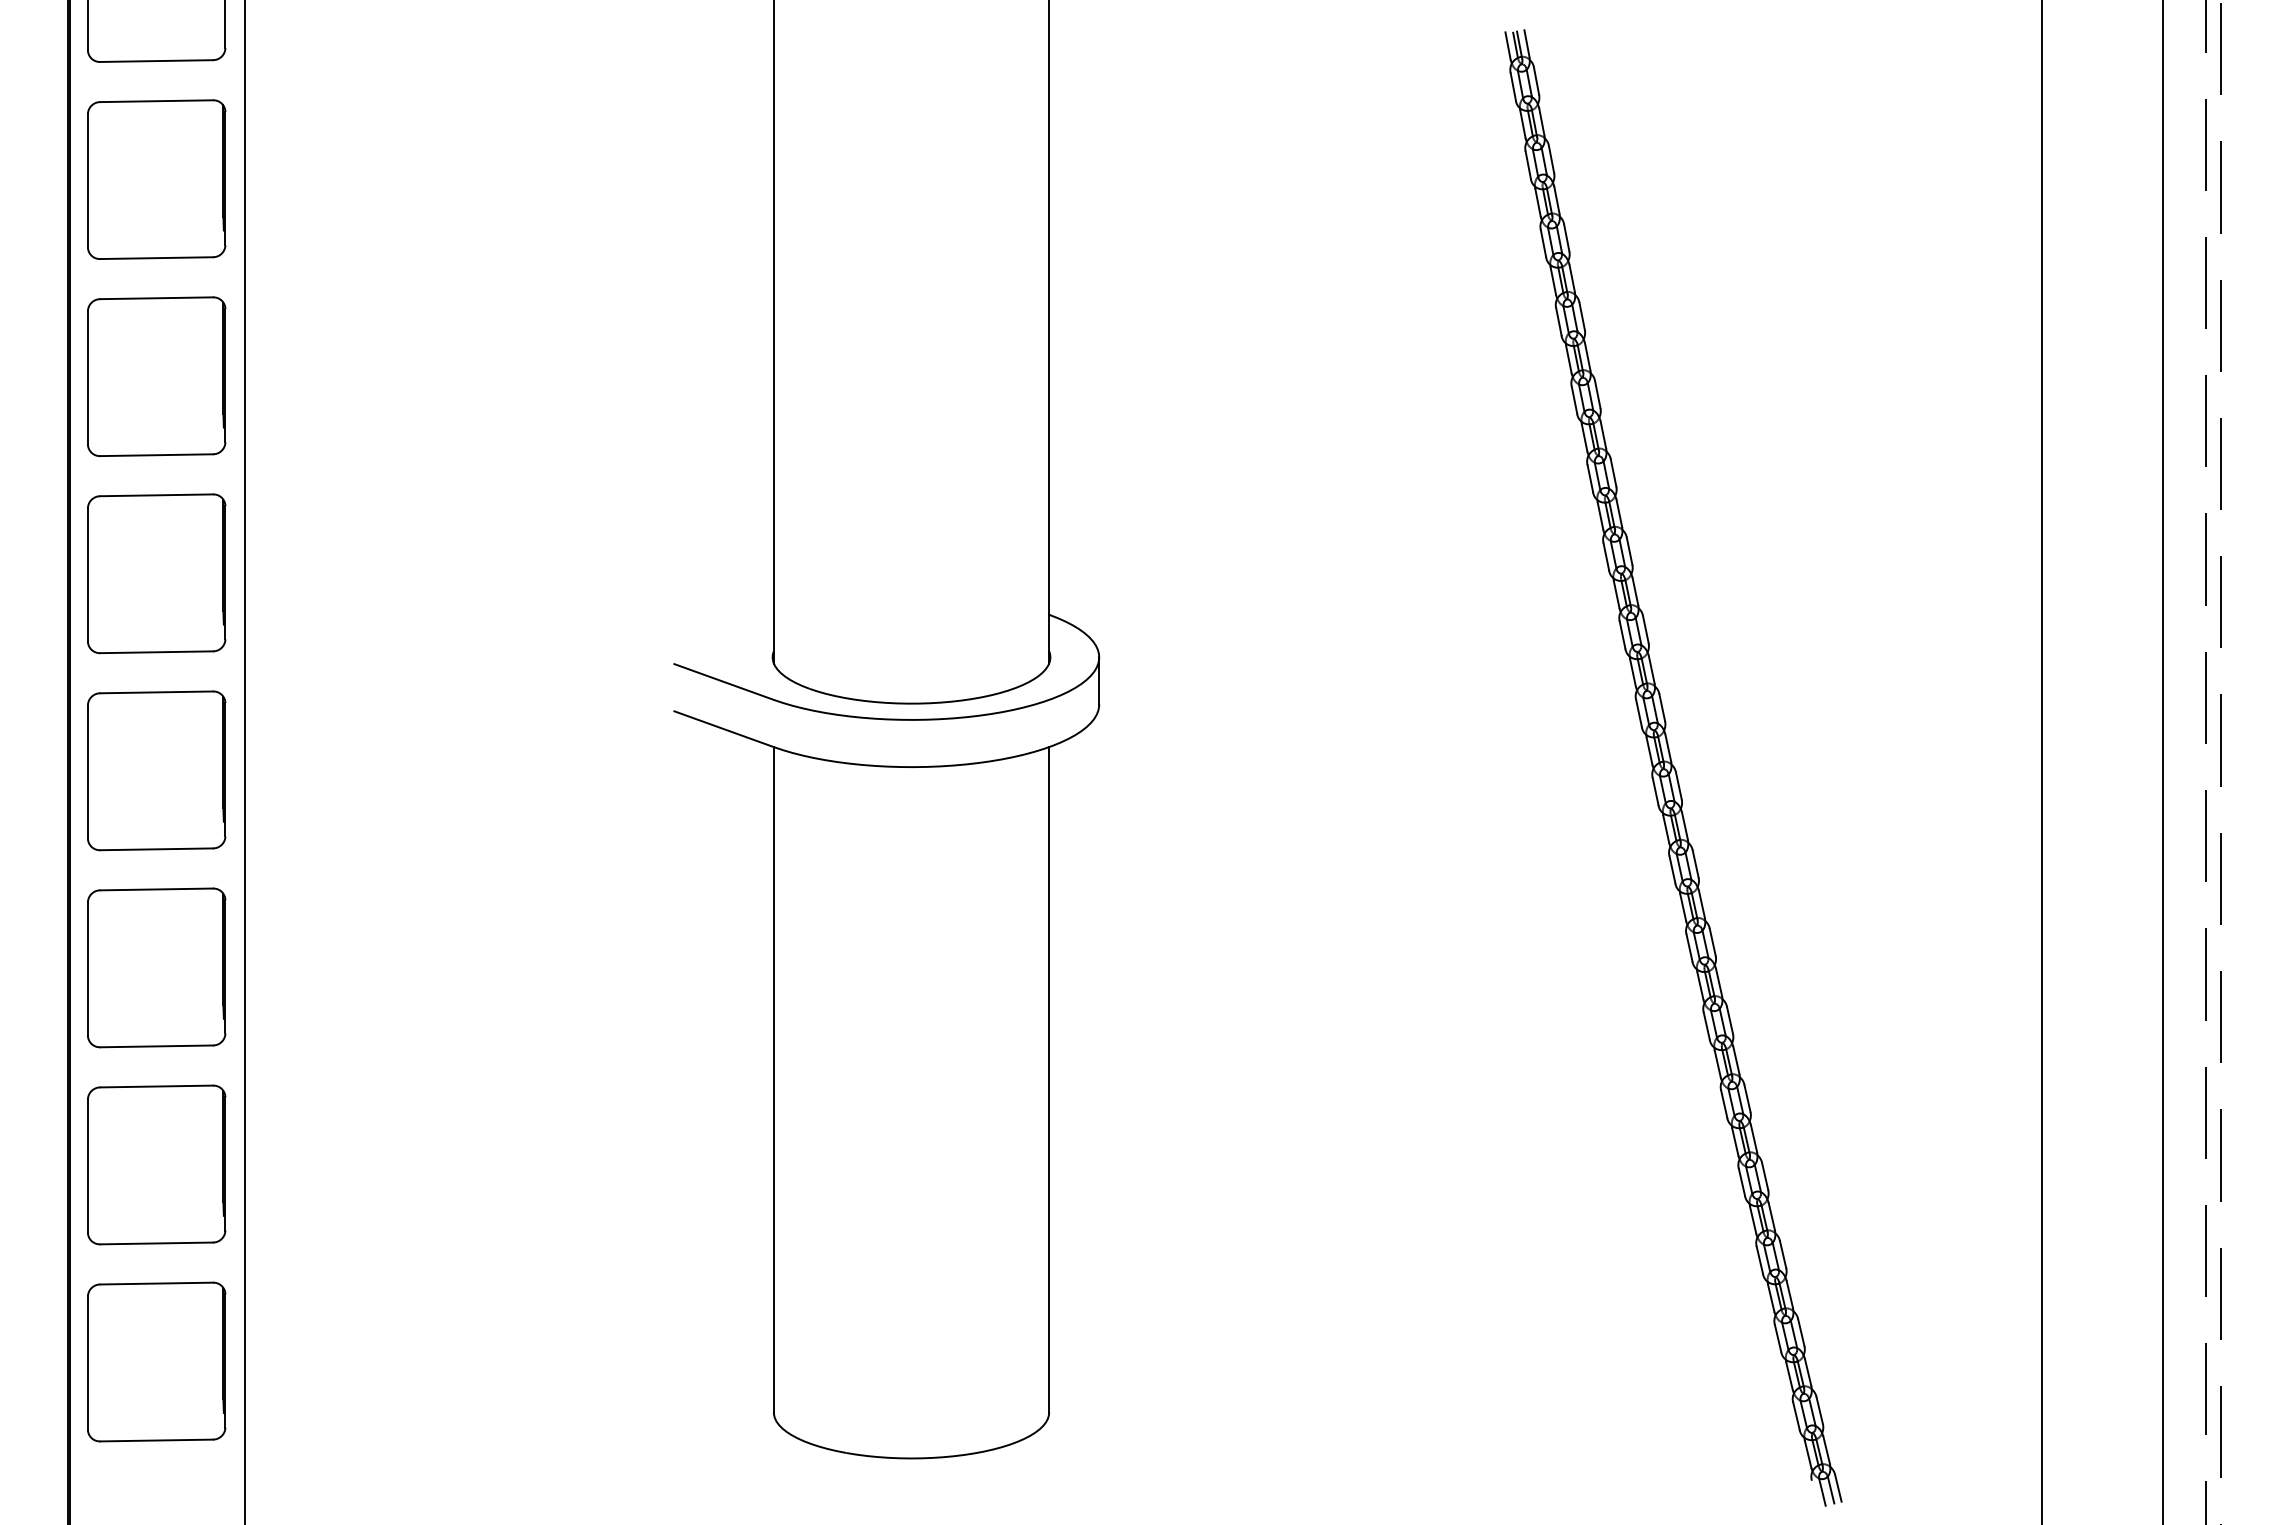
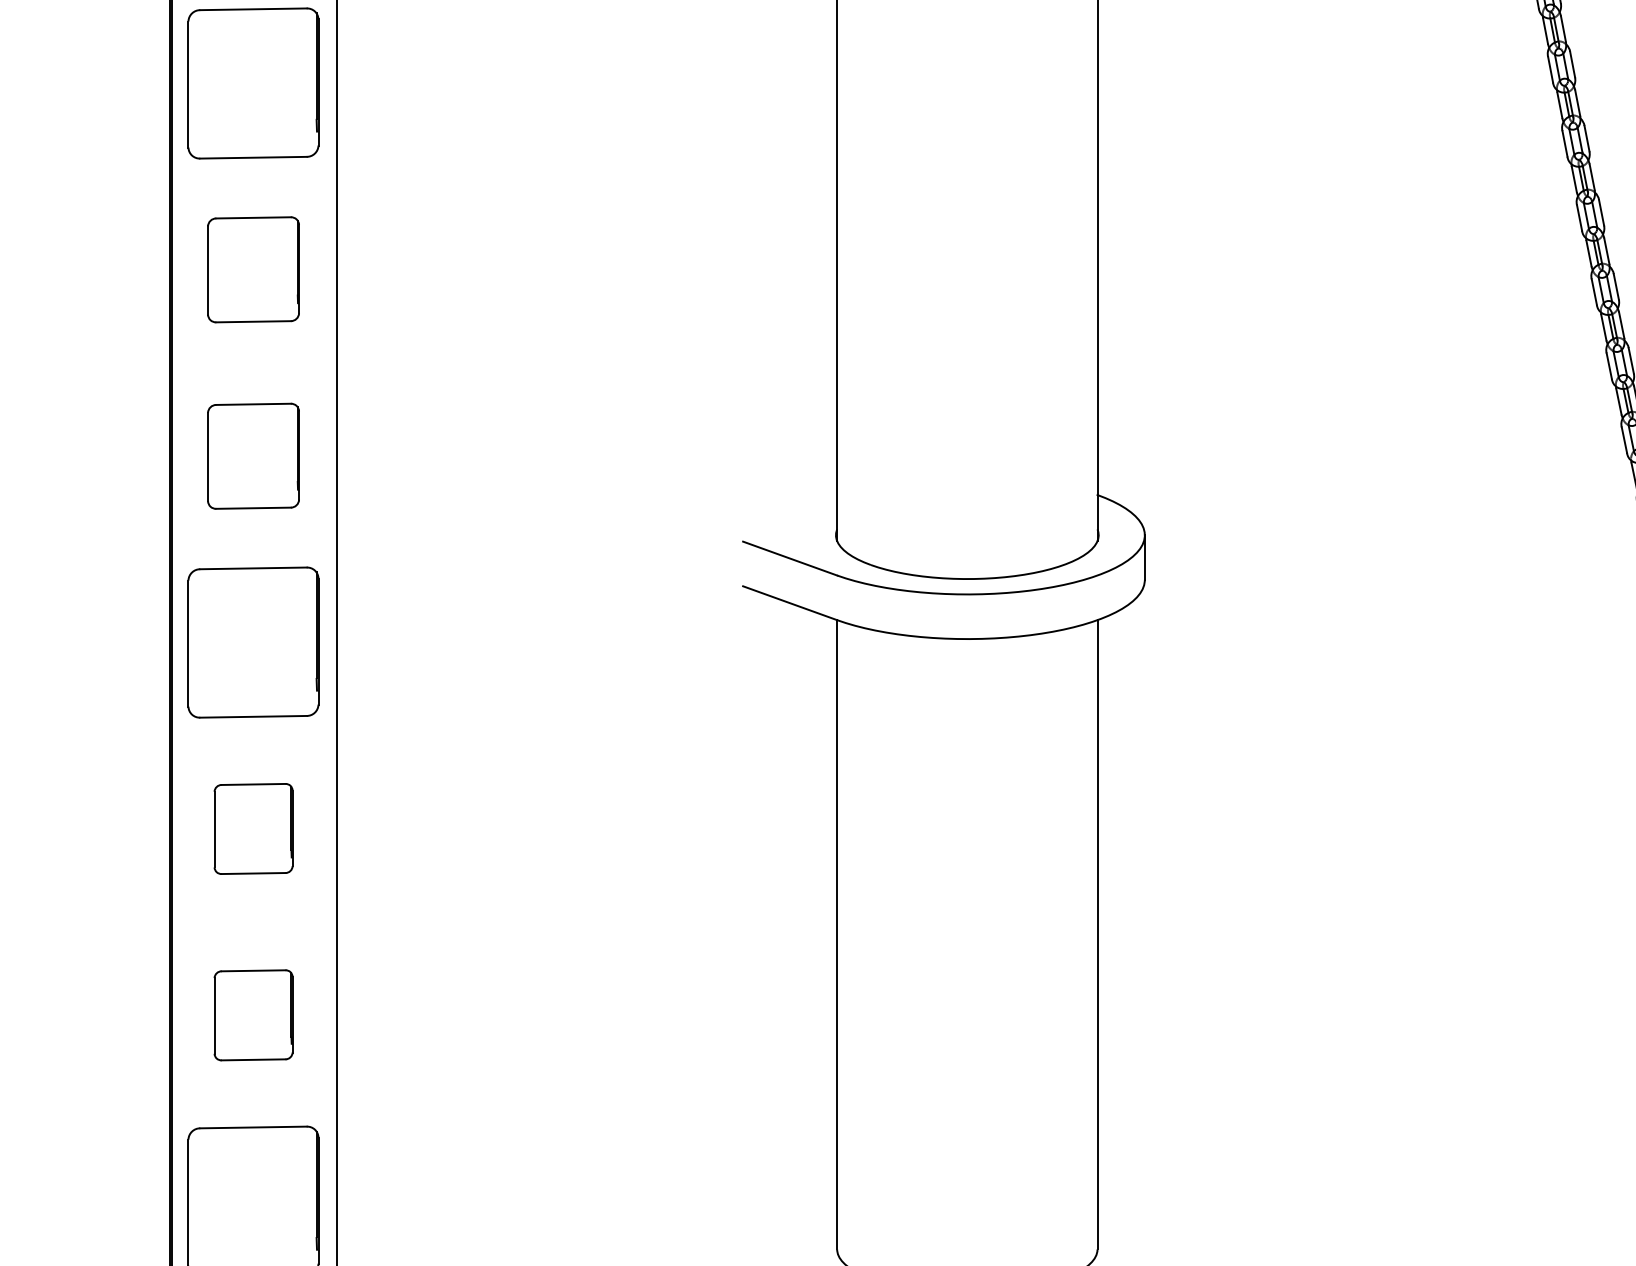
part: (156, 376) -> (253, 269), size x0.7
part: (156, 573) -> (253, 455), size x0.7
part: (156, 967) -> (253, 828), size x0.6
part: (156, 1164) -> (253, 1014), size x0.6

